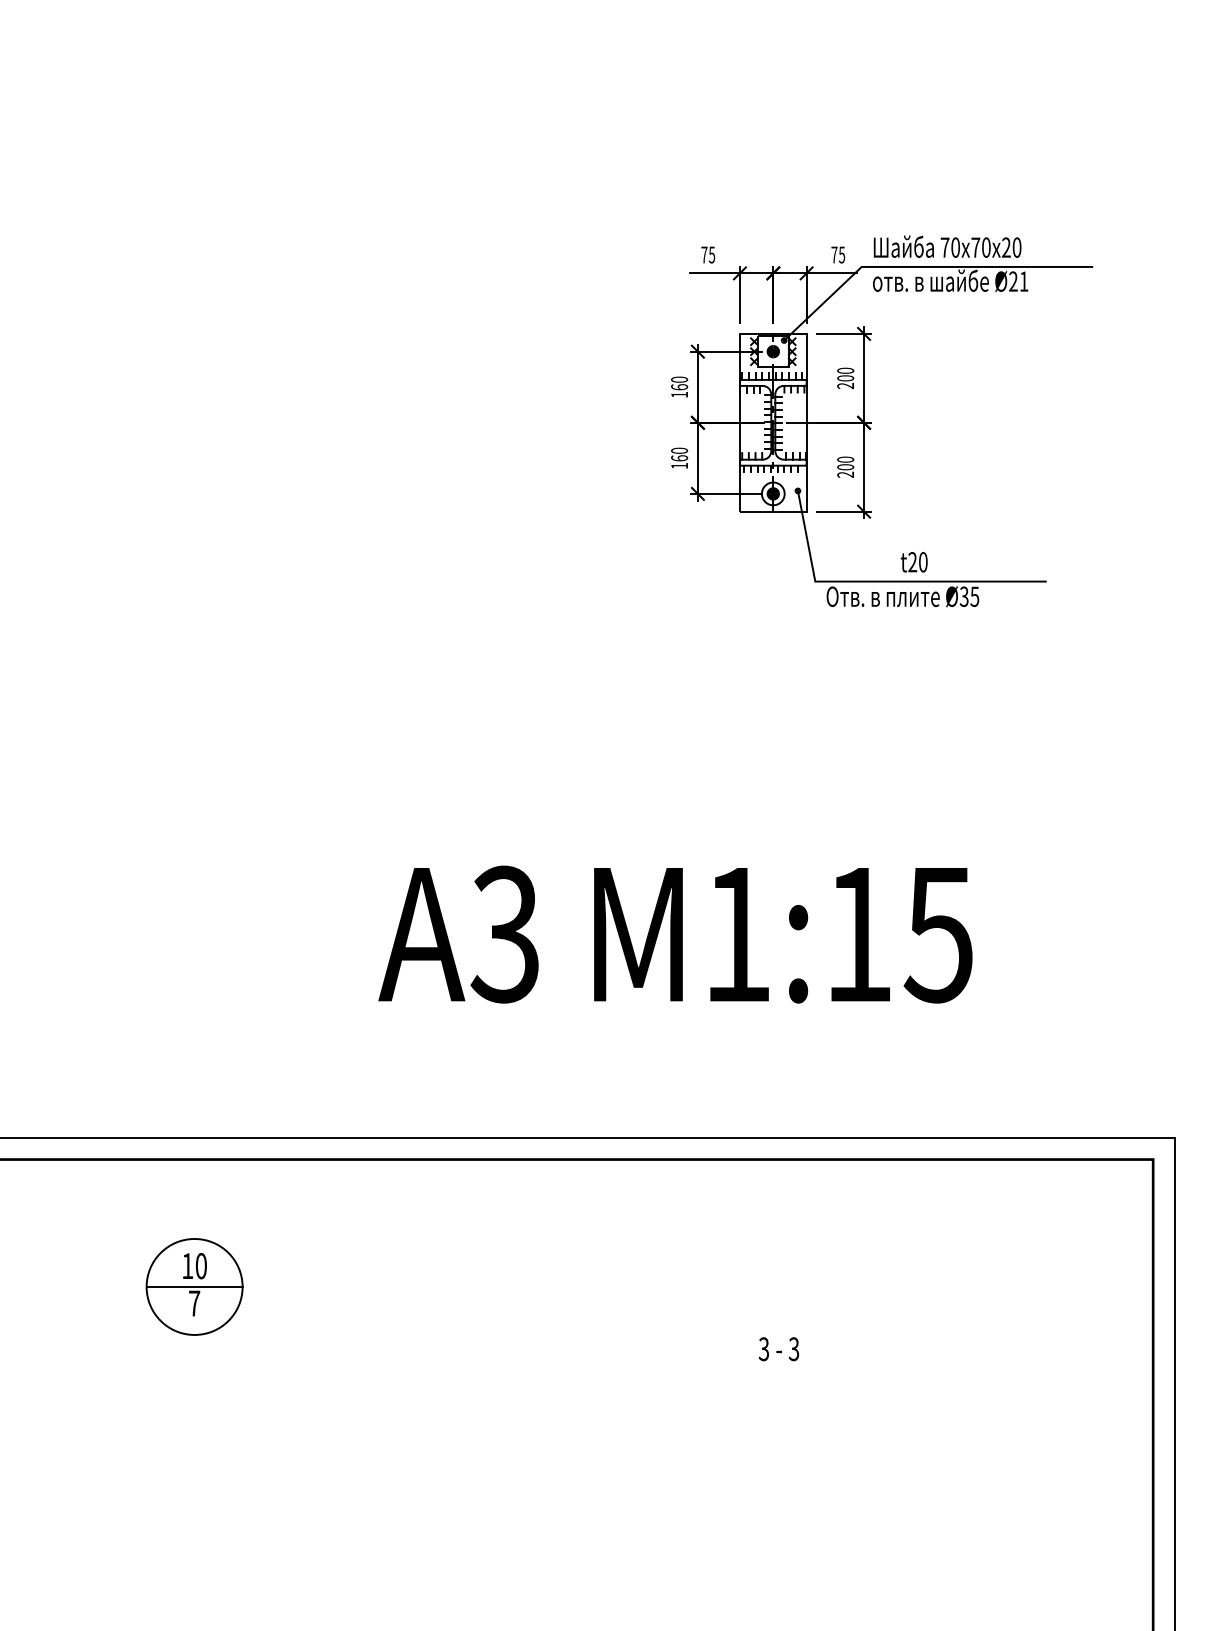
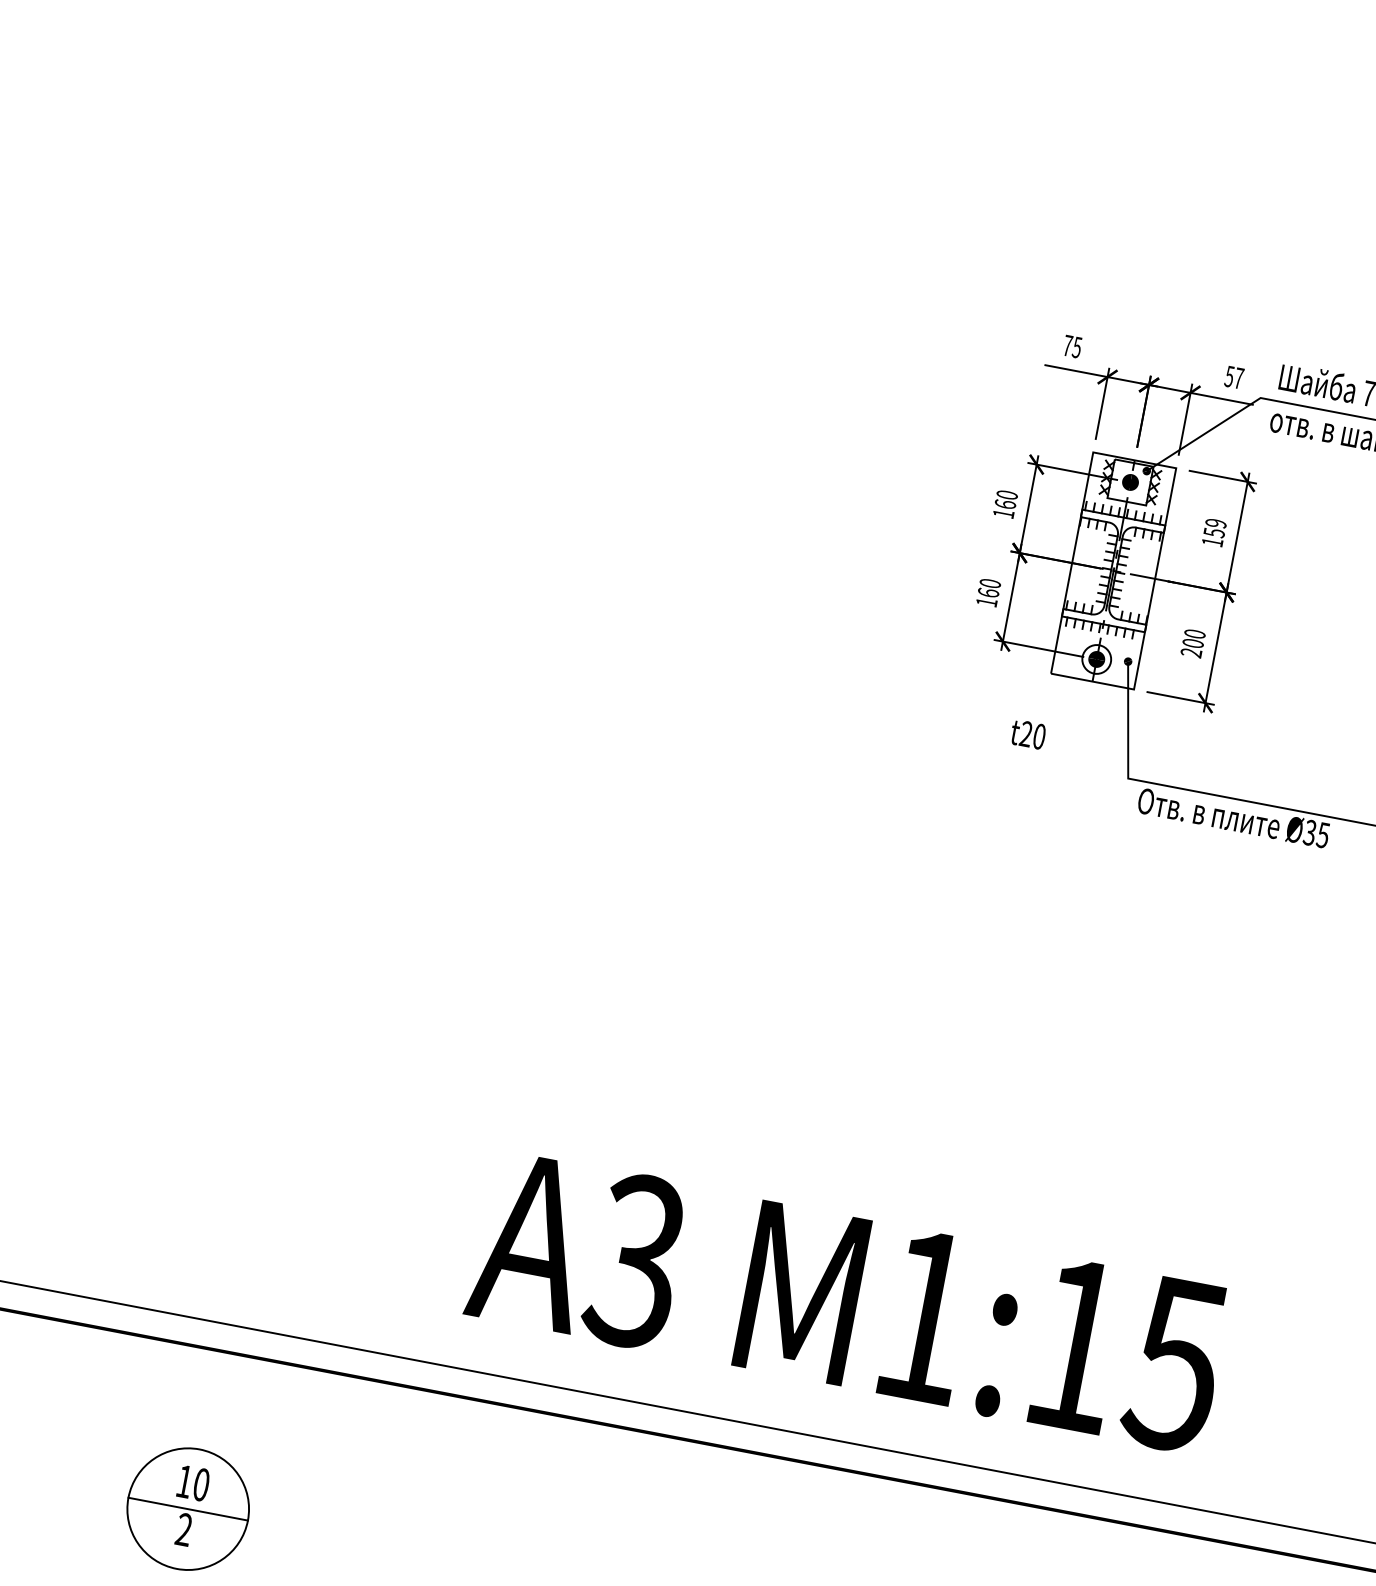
text: (838, 254) -> (1234, 376), 75 -> 57
text: (845, 378) -> (1214, 532), 200 -> 159
text: (913, 562) -> (1027, 734), moved
text: (675, 934) -> (848, 1301), moved
text: (194, 1303) -> (184, 1529), 7 -> 2

